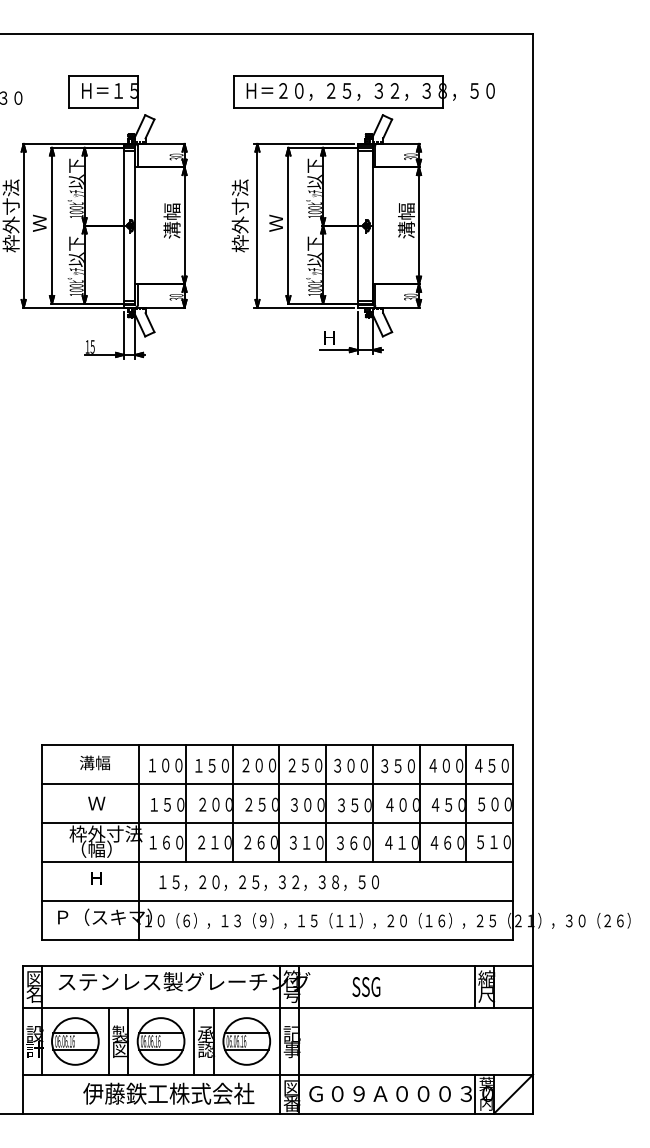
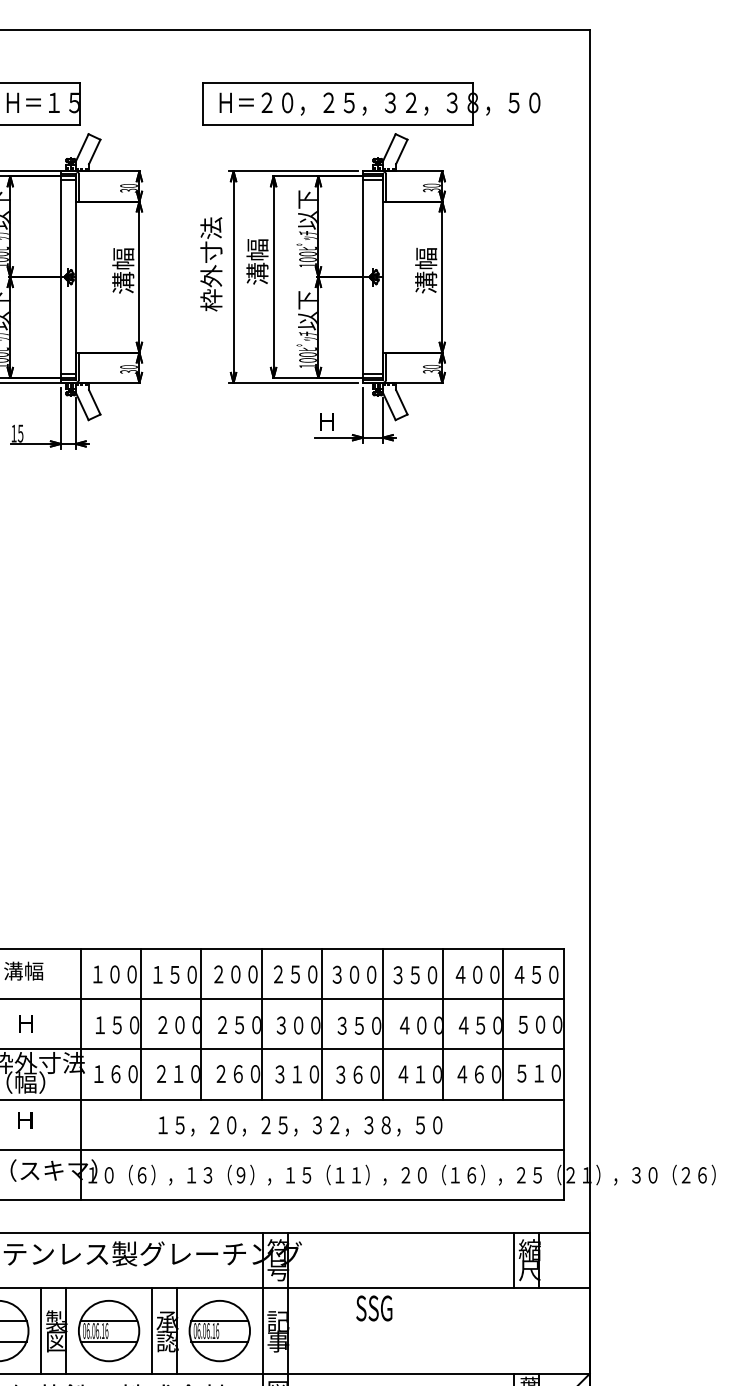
text: (275, 213) -> (256, 261), Ｗ -> 溝幅
text: (96, 803) -> (25, 1023), Ｗ -> Ｈ
text: (268, 882) -> (299, 1125), moved
text: (366, 986) -> (374, 1307), moved

